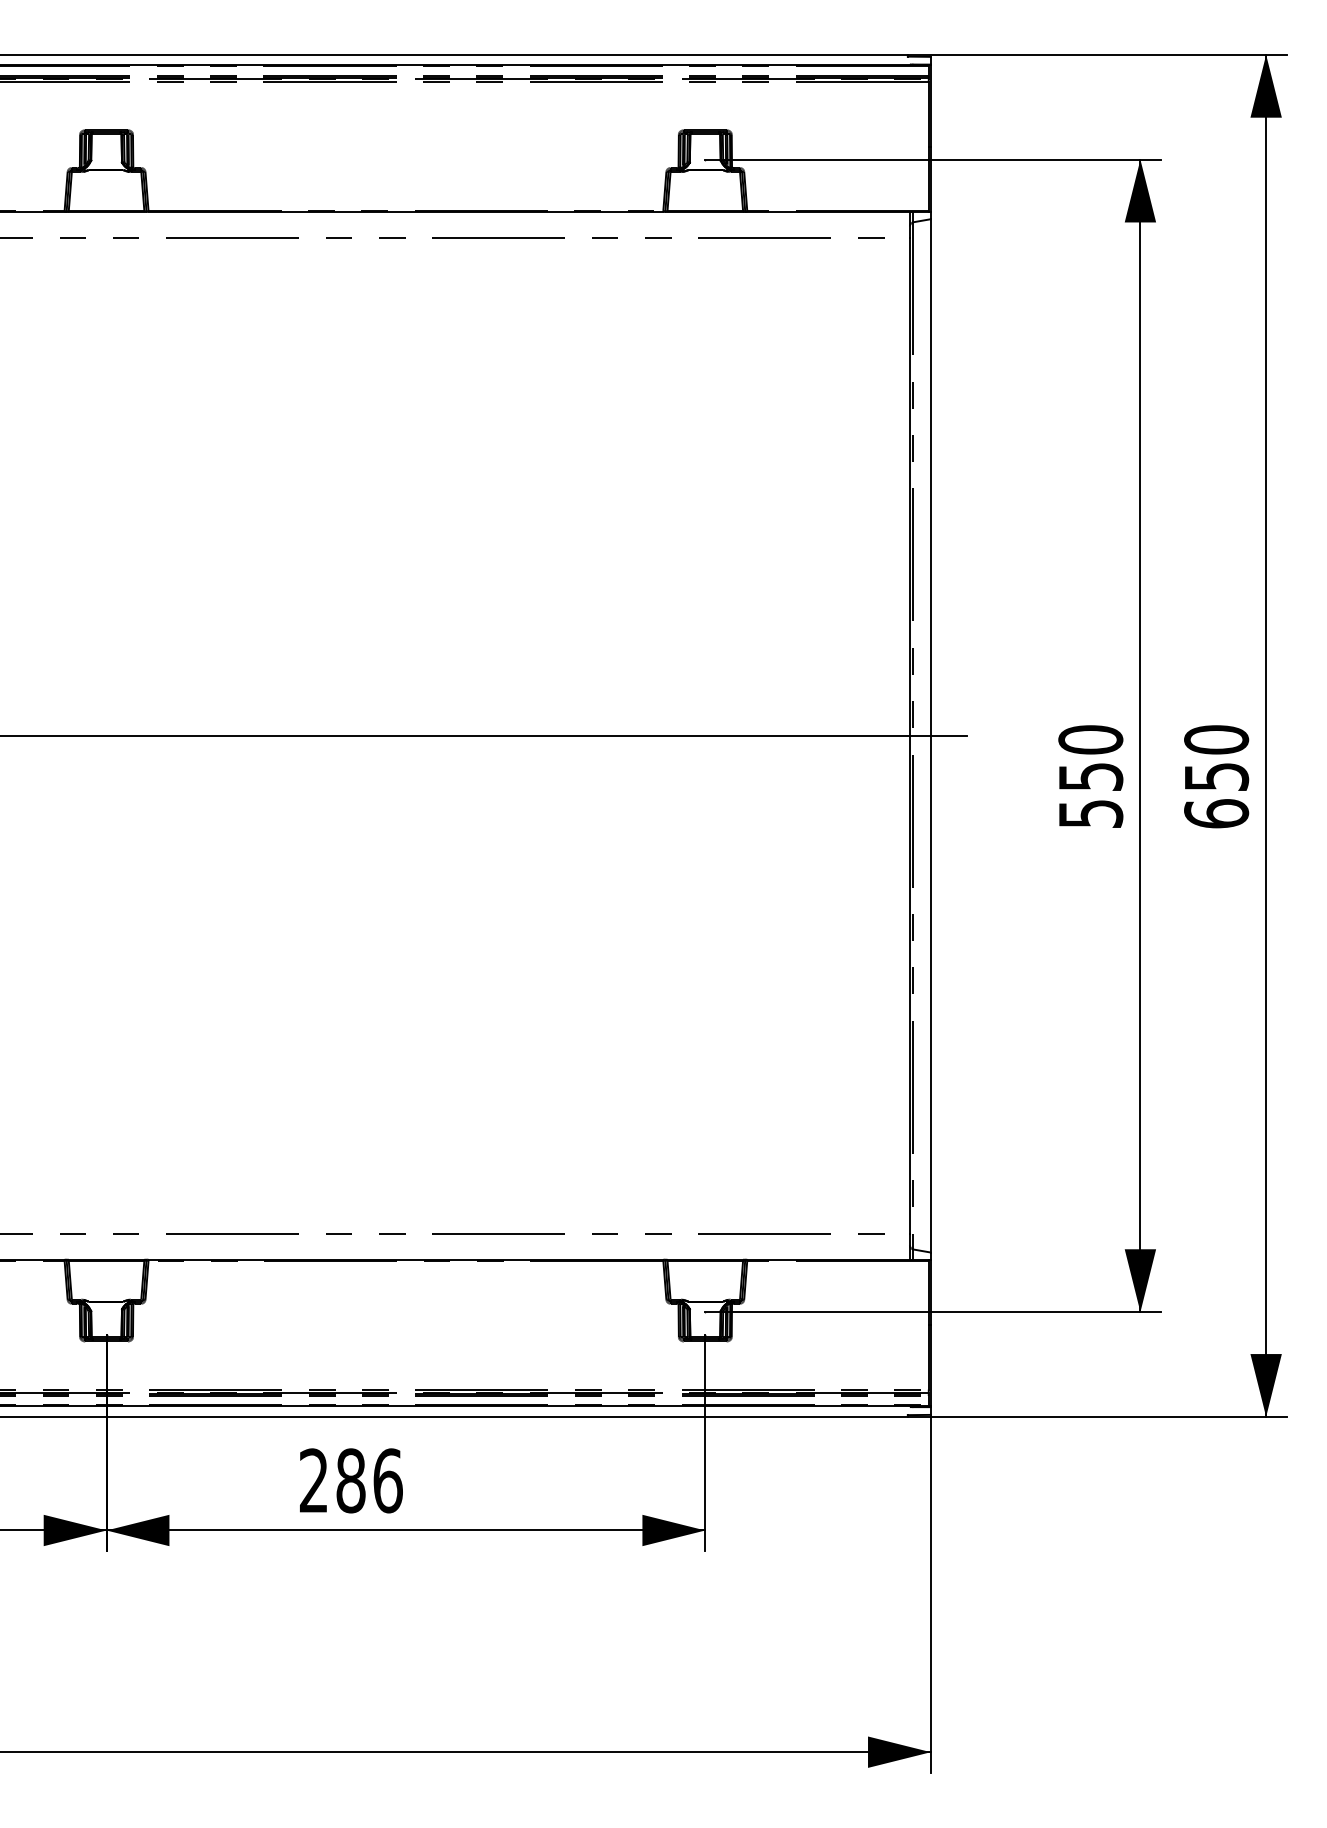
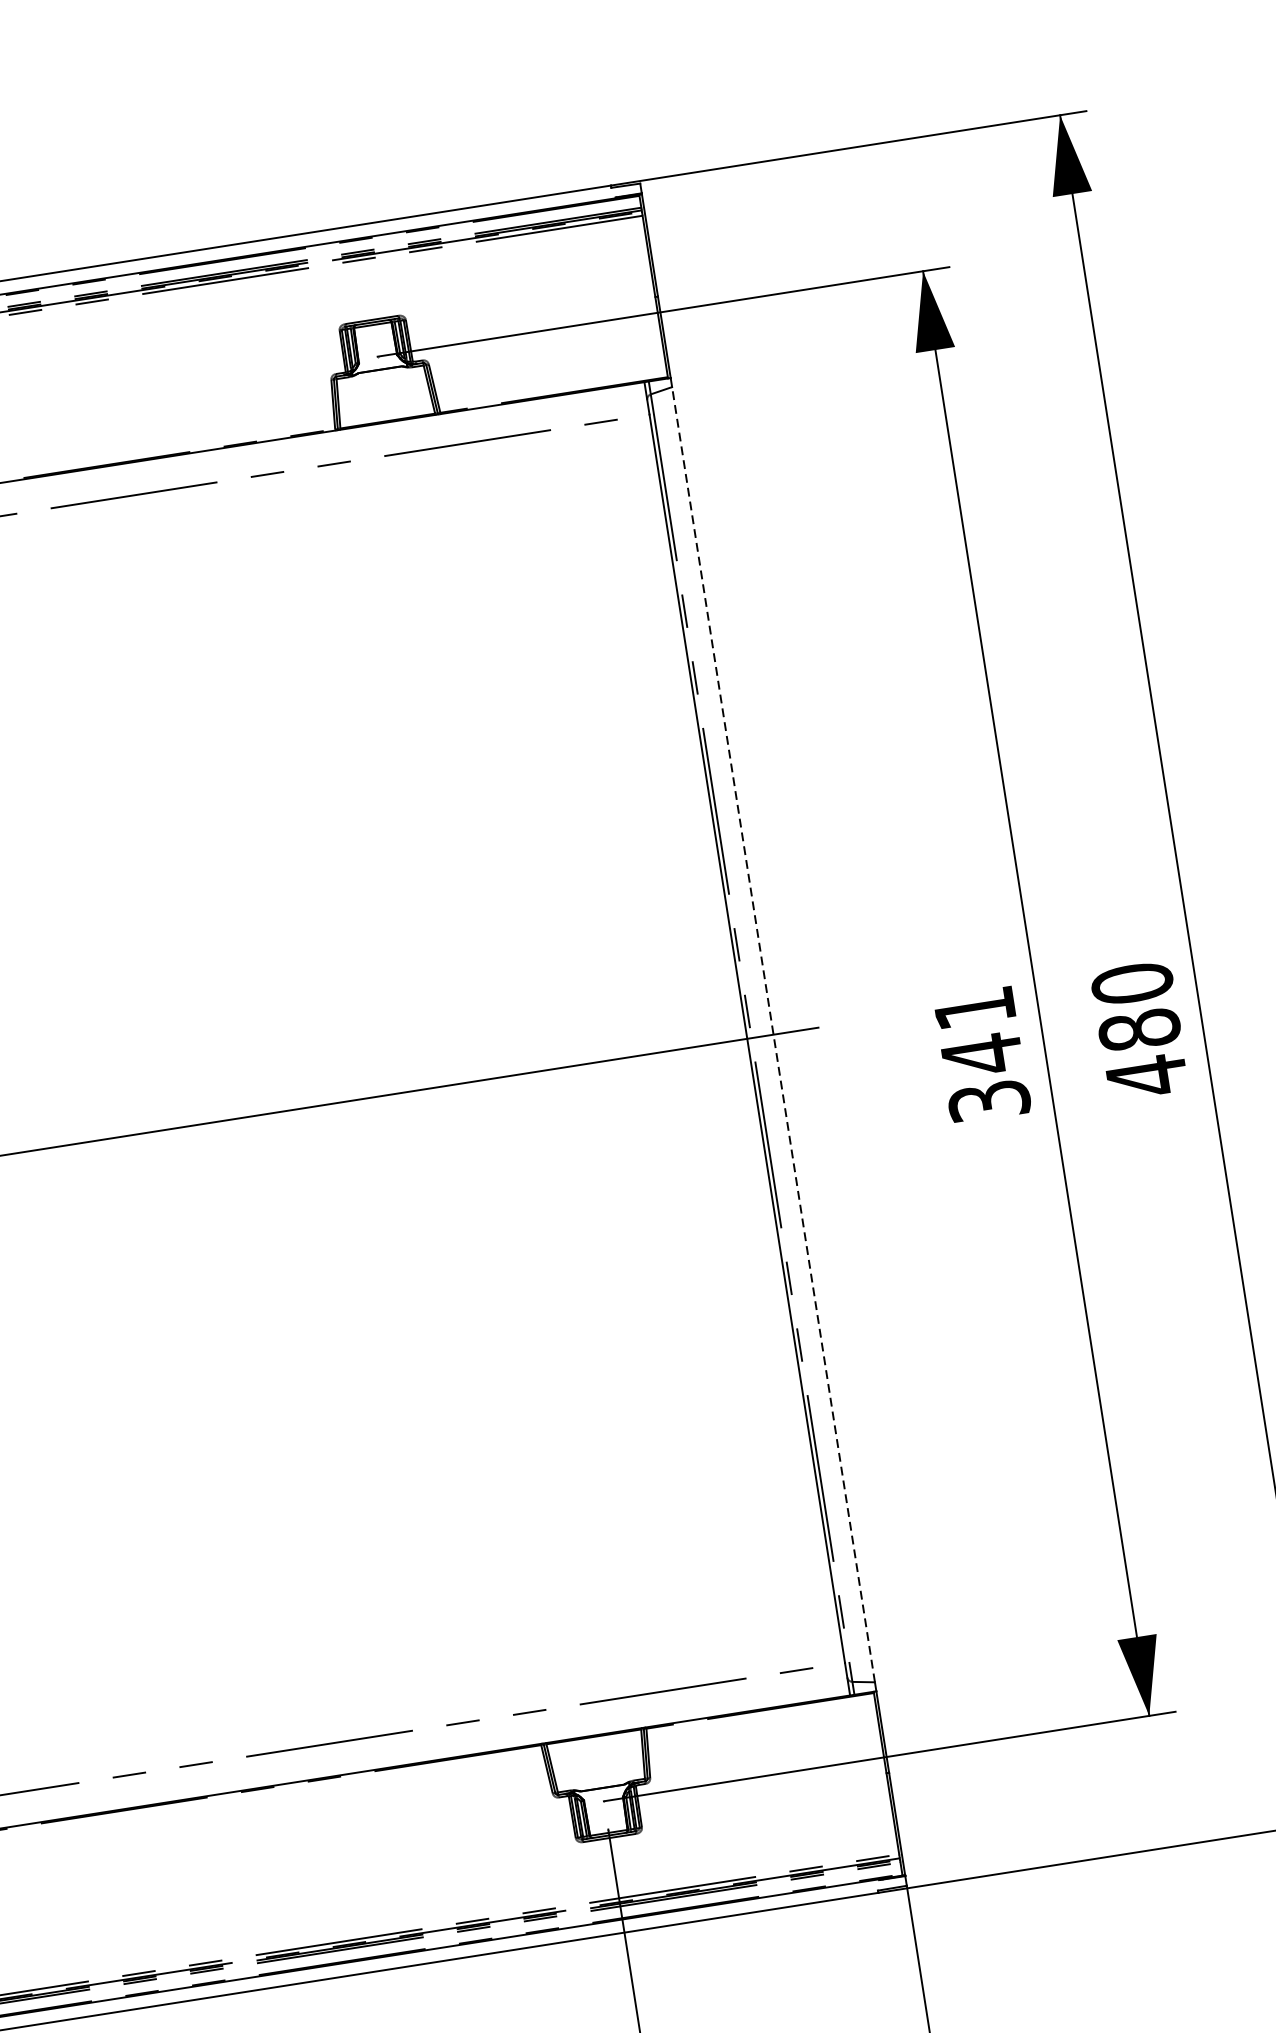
line: (930, 735) -> (773, 1034), solid -> dashed
text: (1090, 776) -> (981, 1054), 550 -> 341
text: (1216, 795) -> (1143, 1053), 650 -> 480

